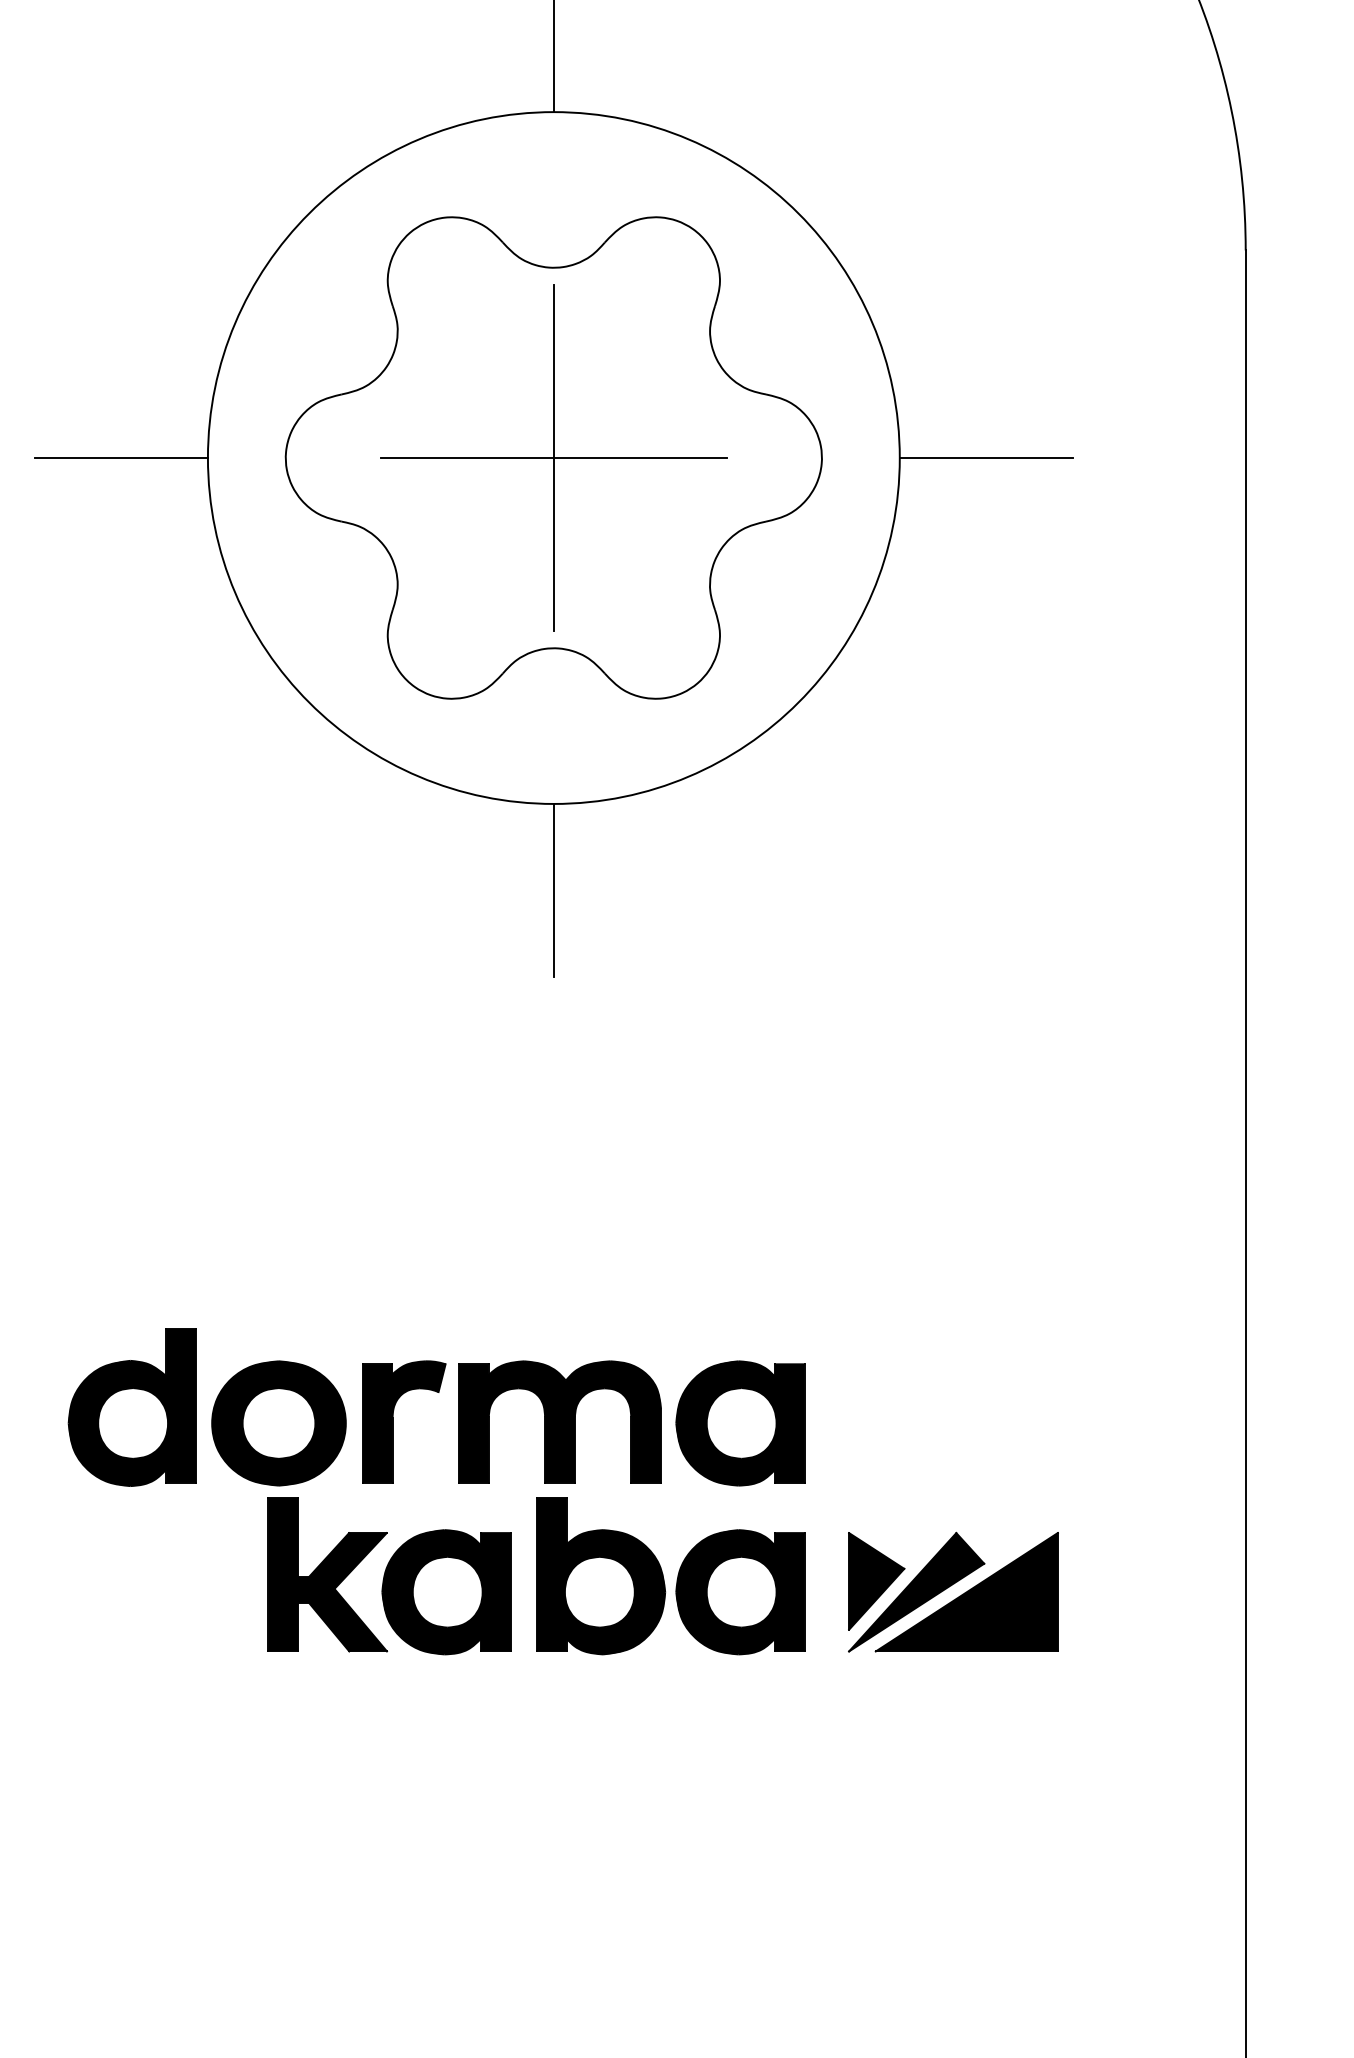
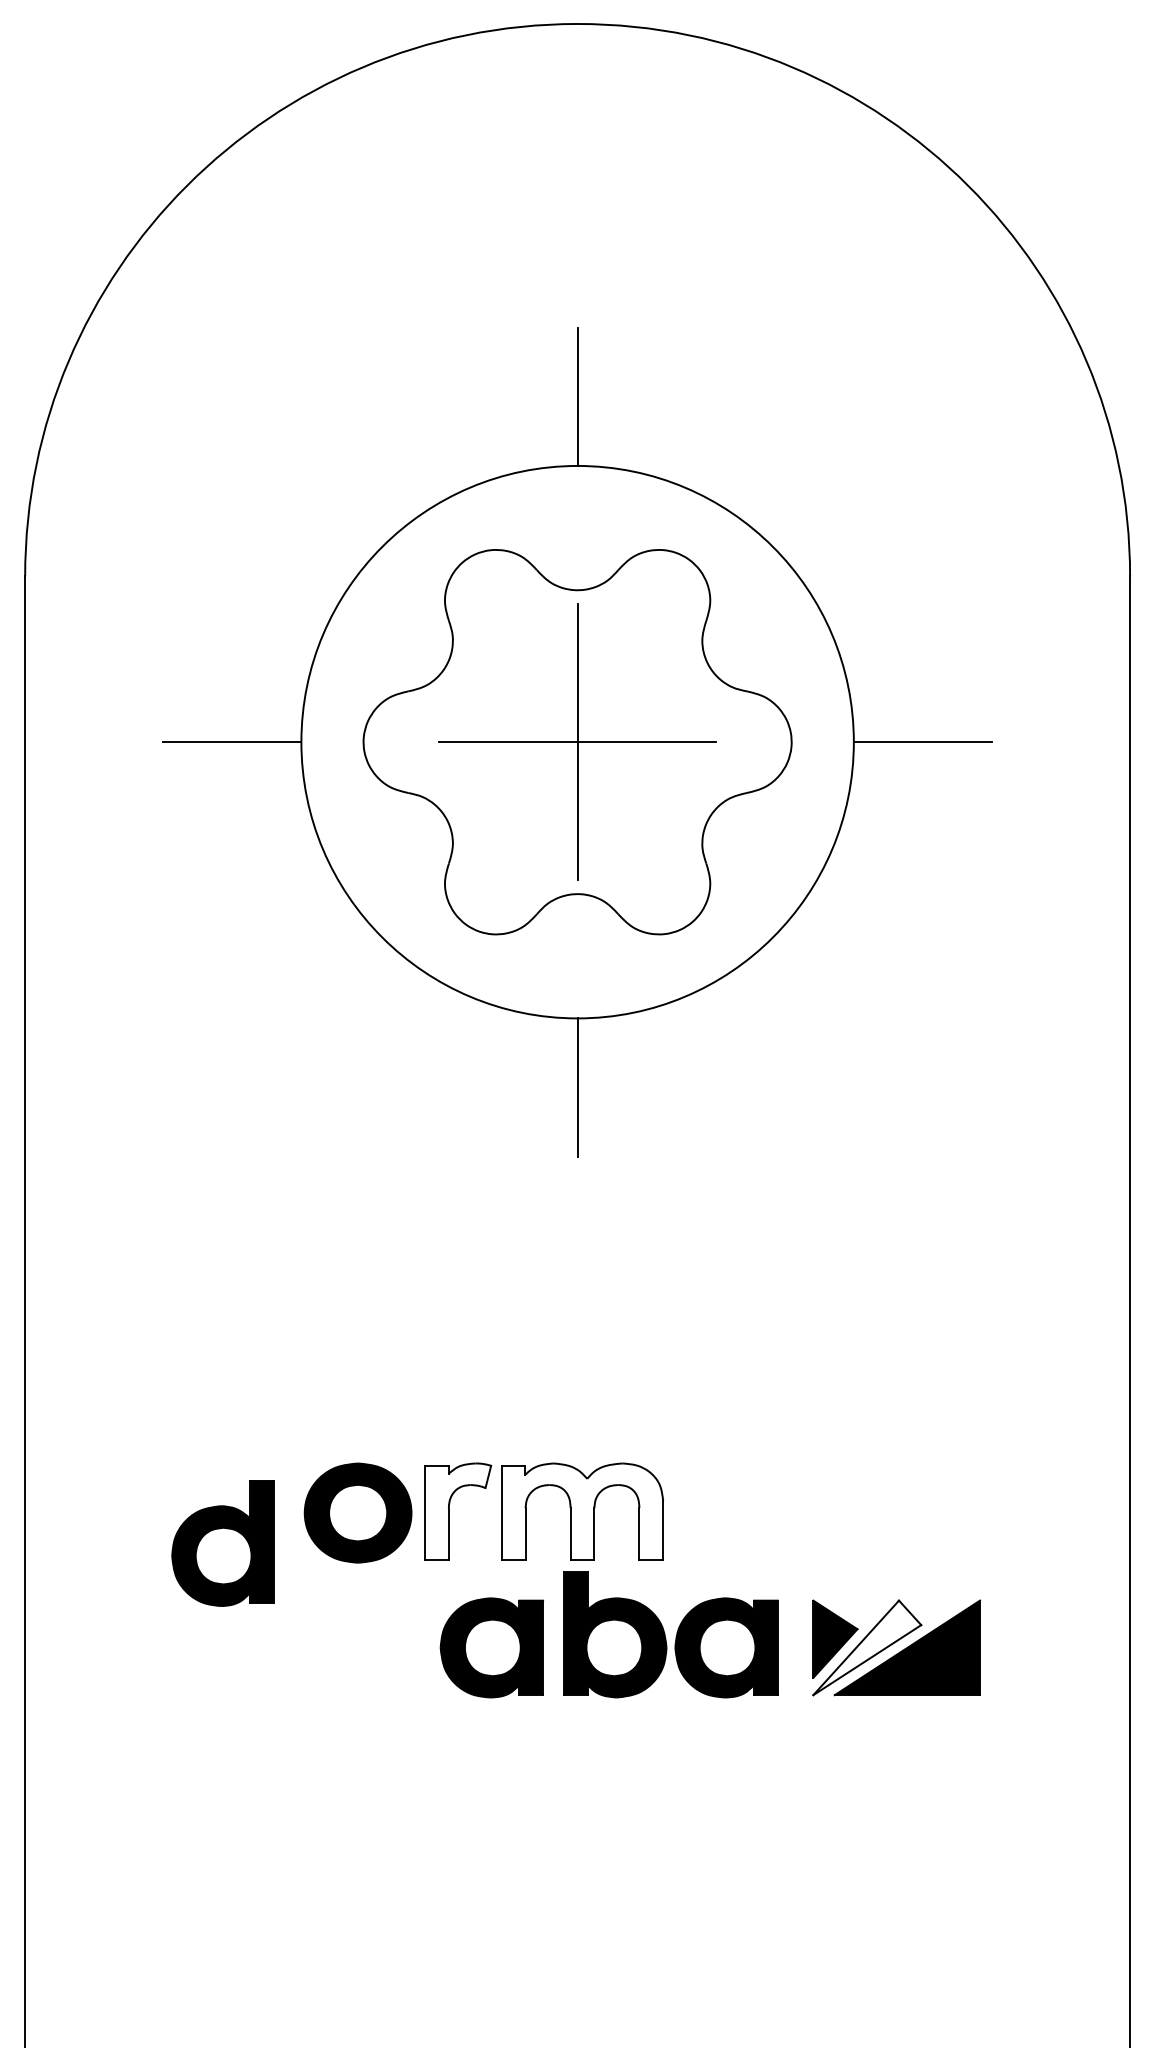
part: (131, 1407) -> (222, 1543), moved
fill: (404, 1421) -> (458, 1511), removed
fill: (559, 1421) -> (582, 1511), removed
part: (740, 1422) -> (726, 1512), removed
part: (328, 1574) -> (397, 1633), removed
fill: (916, 1591) -> (867, 1647), removed

